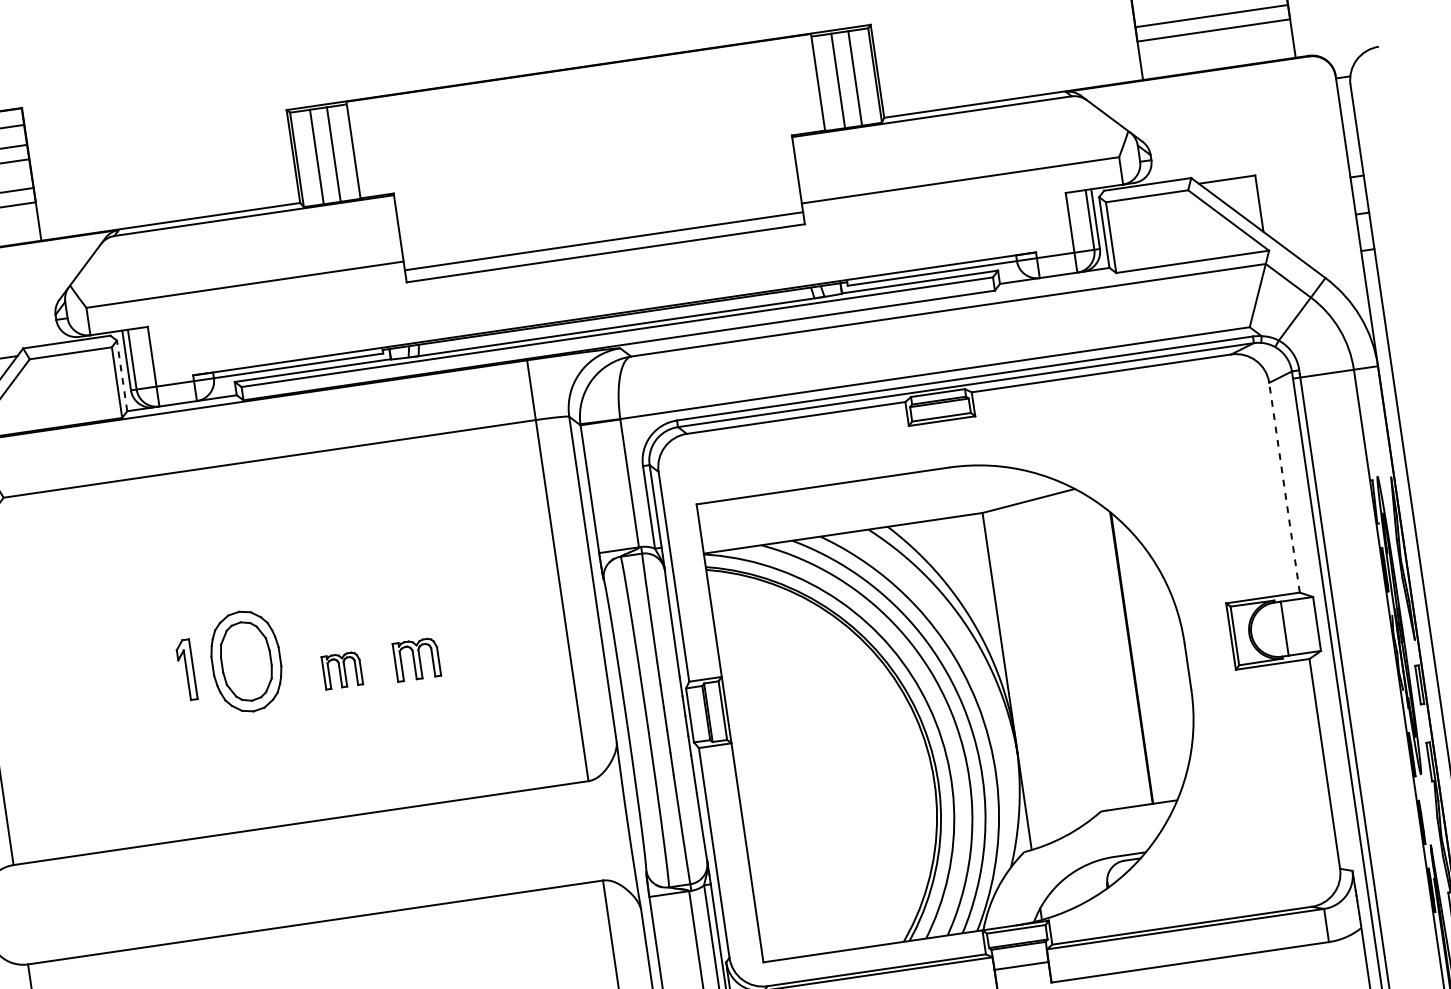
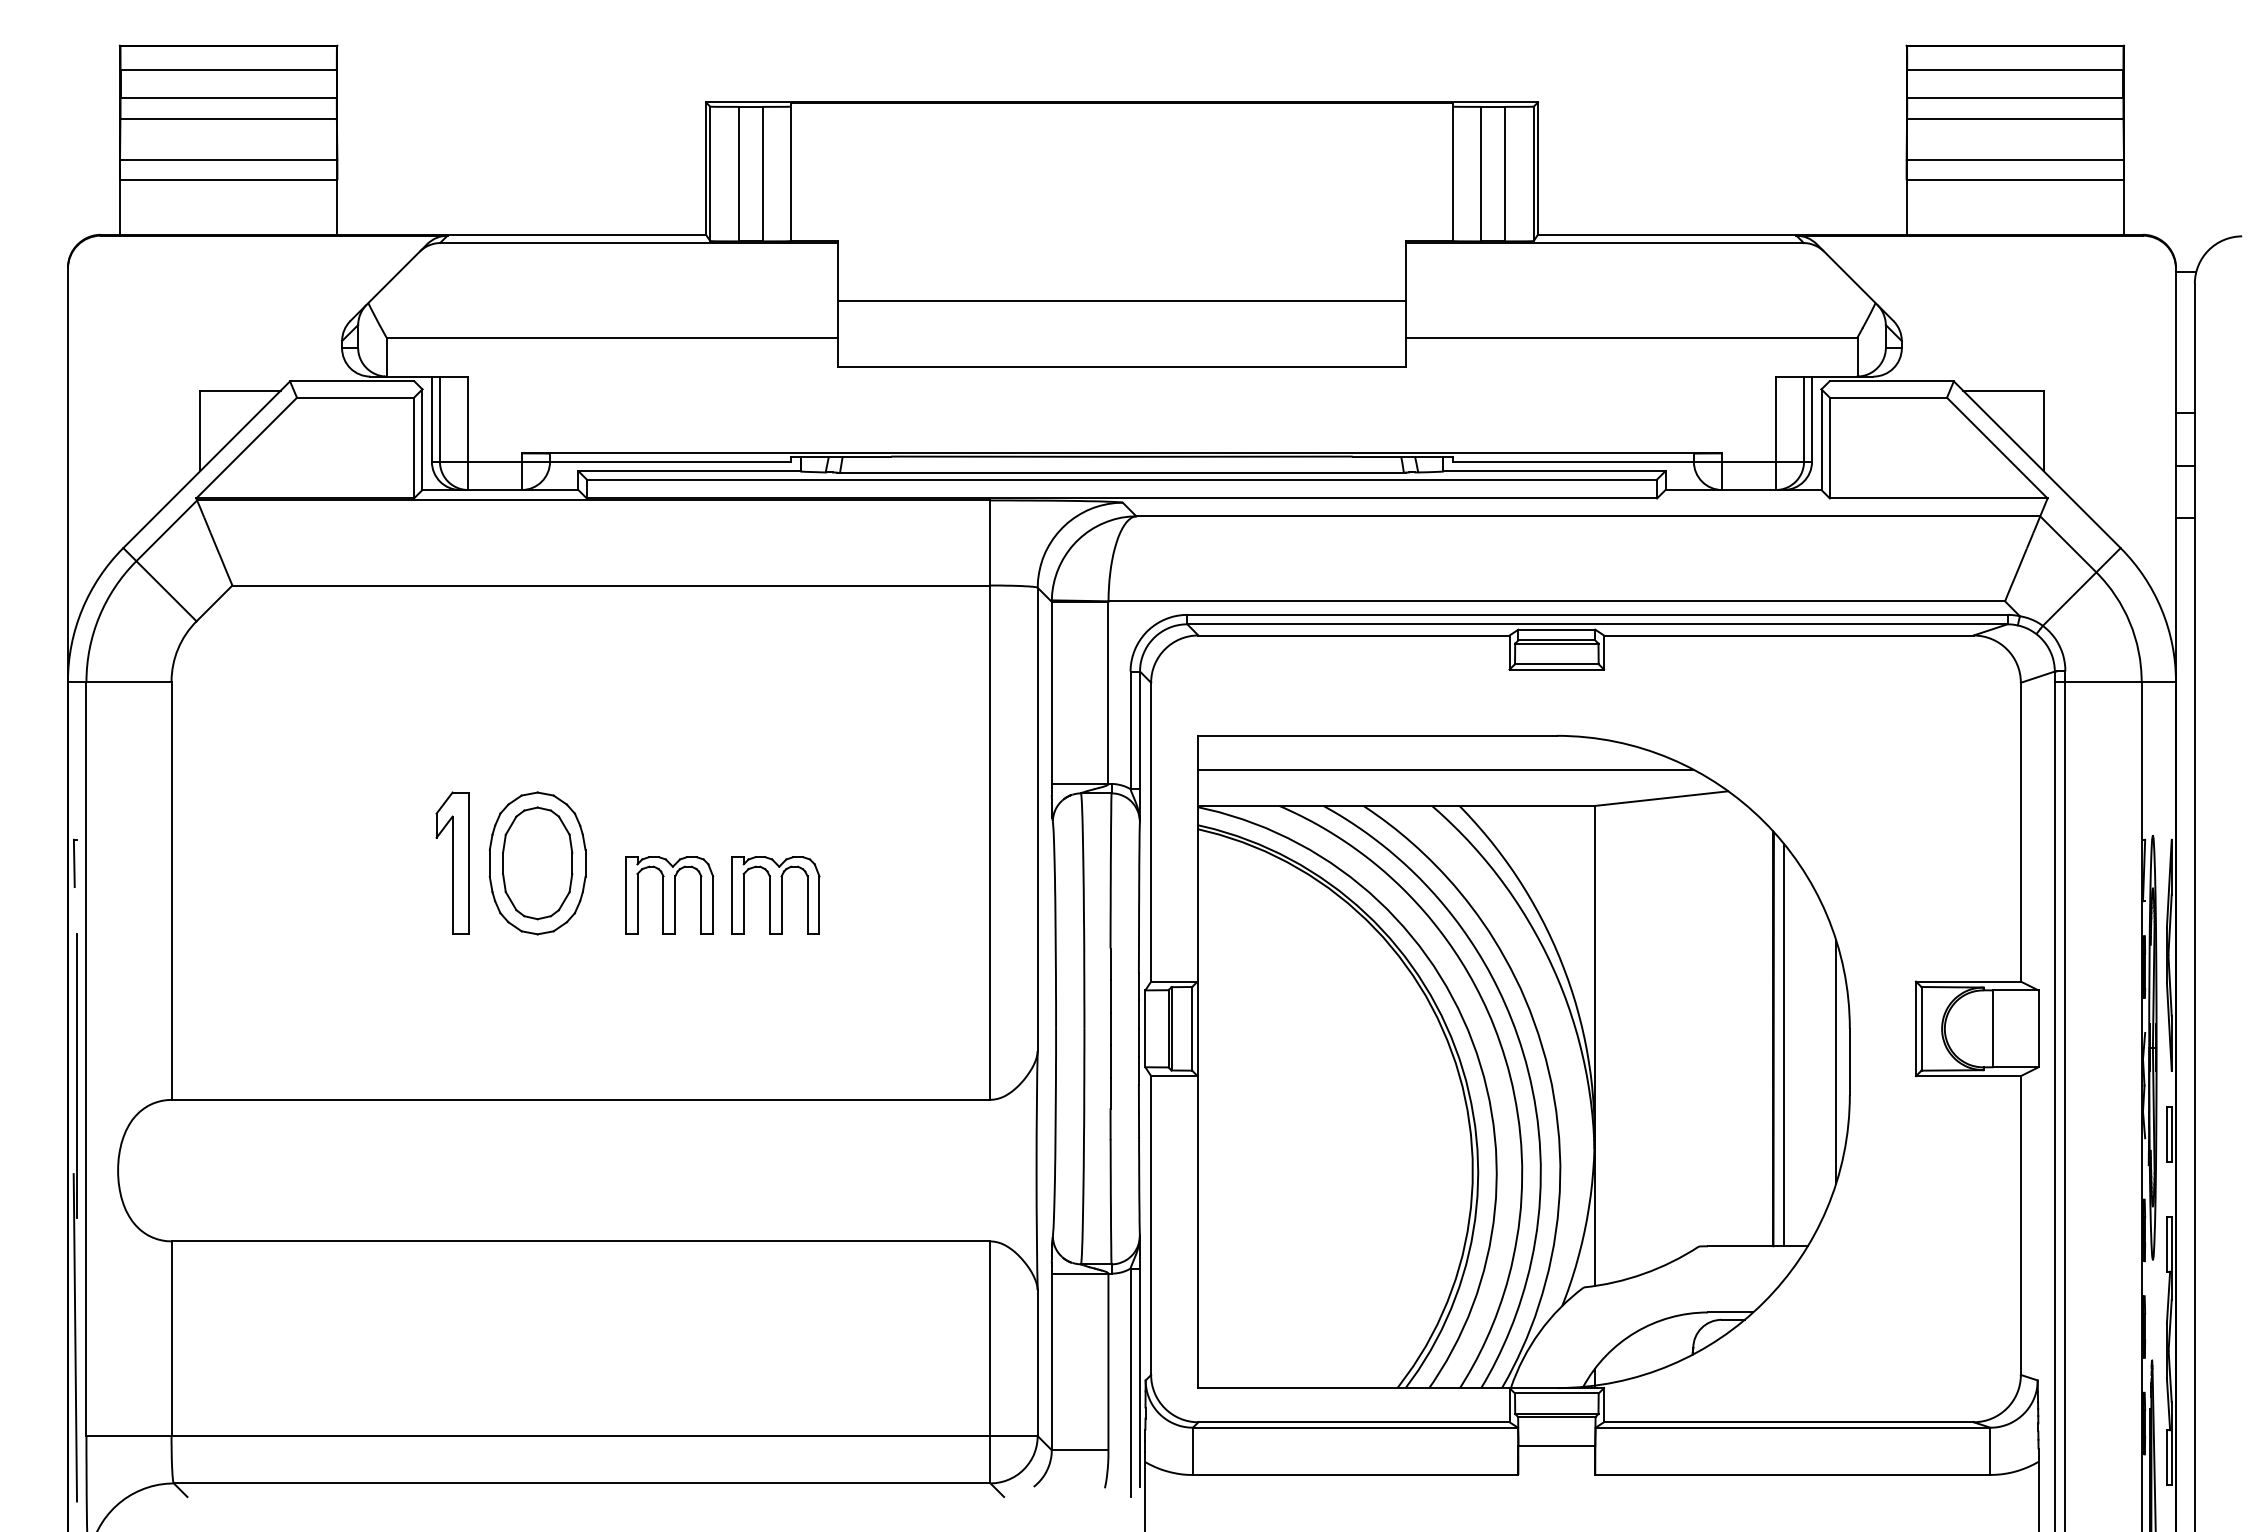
line: (603, 240) -> (1121, 300), moved
line: (122, 375) -> (422, 439), dashed -> solid
line: (1284, 487) -> (2020, 831), dashed -> solid
line: (874, 502) -> (1445, 769), added
part: (416, 659) -> (775, 895), size x1.43
line: (1139, 661) -> (1783, 1044), added
line: (1178, 667) -> (1836, 1061), added
part: (186, 669) -> (452, 862), size x1.67
part: (342, 670) -> (669, 895), size x1.67

